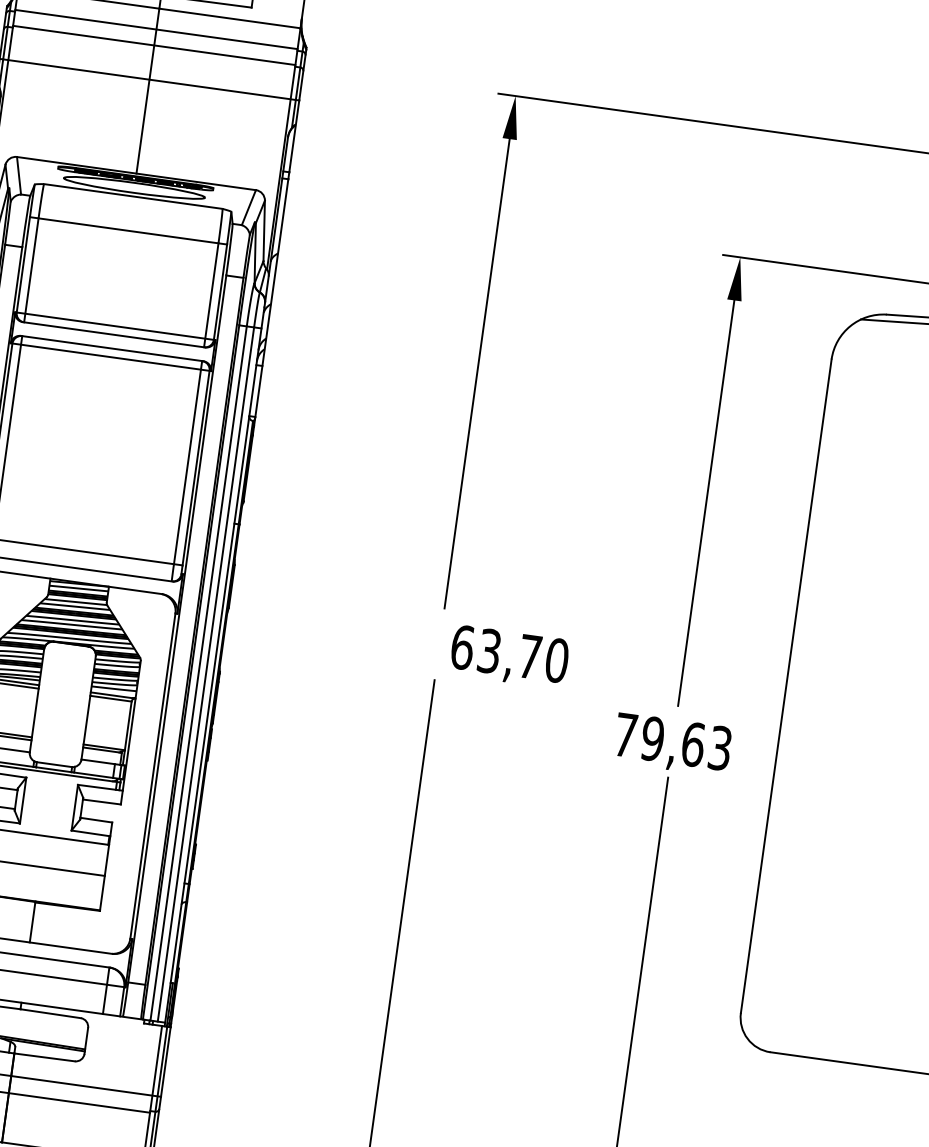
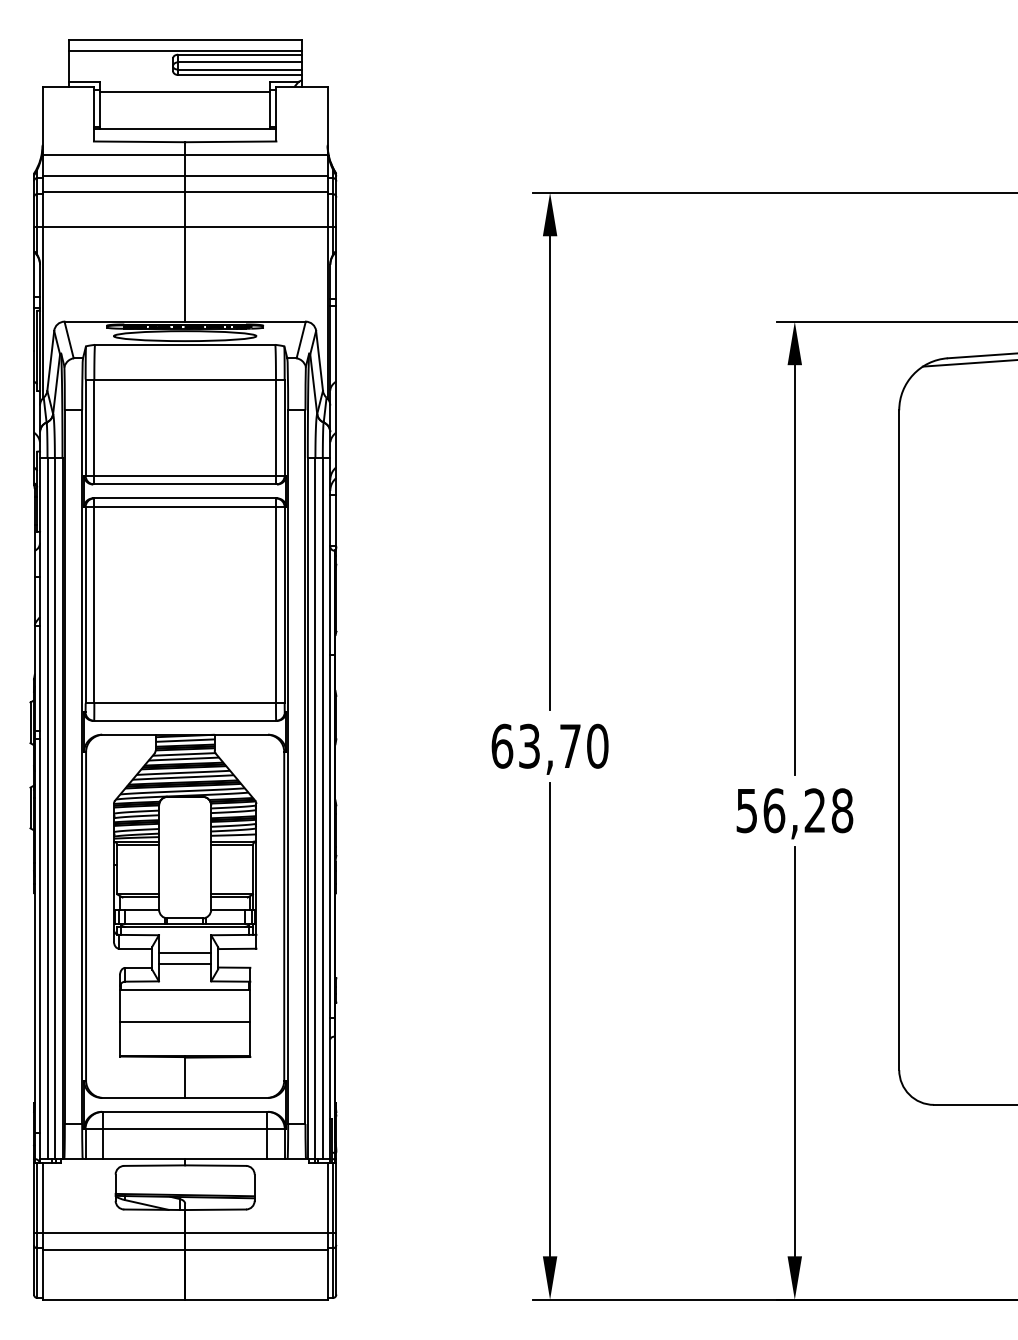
text: (509, 656) -> (549, 748), moved
text: (672, 741) -> (794, 810), 79,63 -> 56,28
line: (49, 799) -> (185, 953), added
line: (48, 810) -> (185, 964), added

